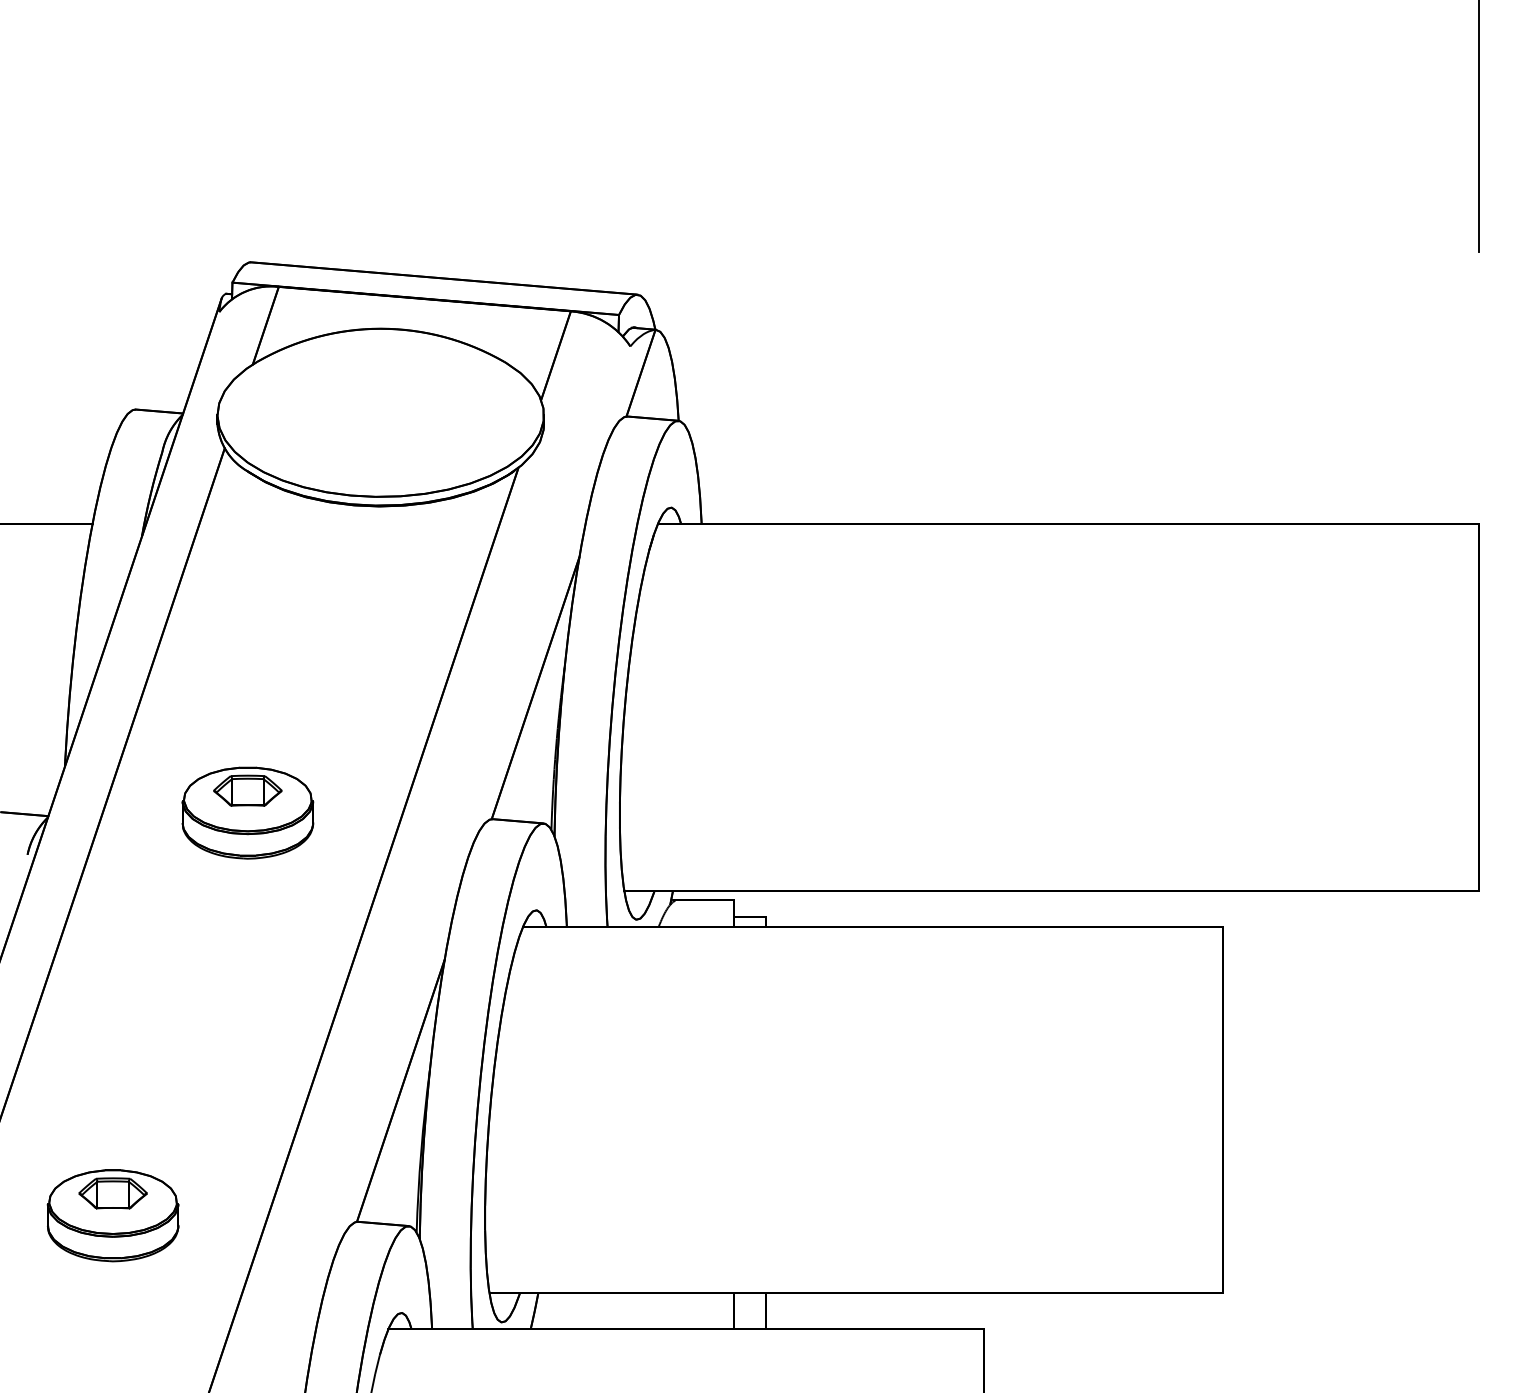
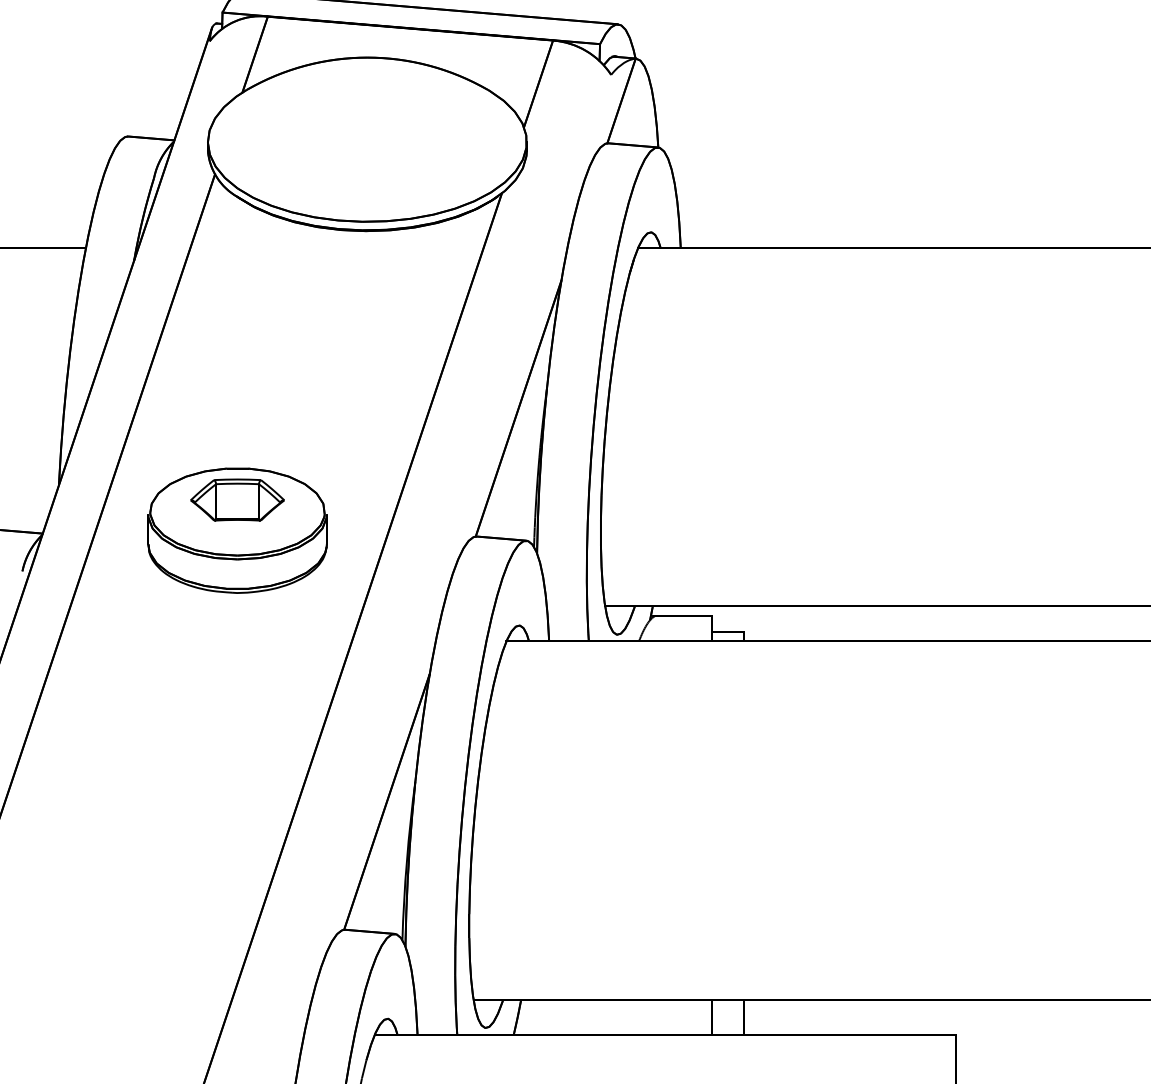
part: (247, 812) -> (237, 530), size x1.4
part: (112, 1215) -> (105, 923), removed

